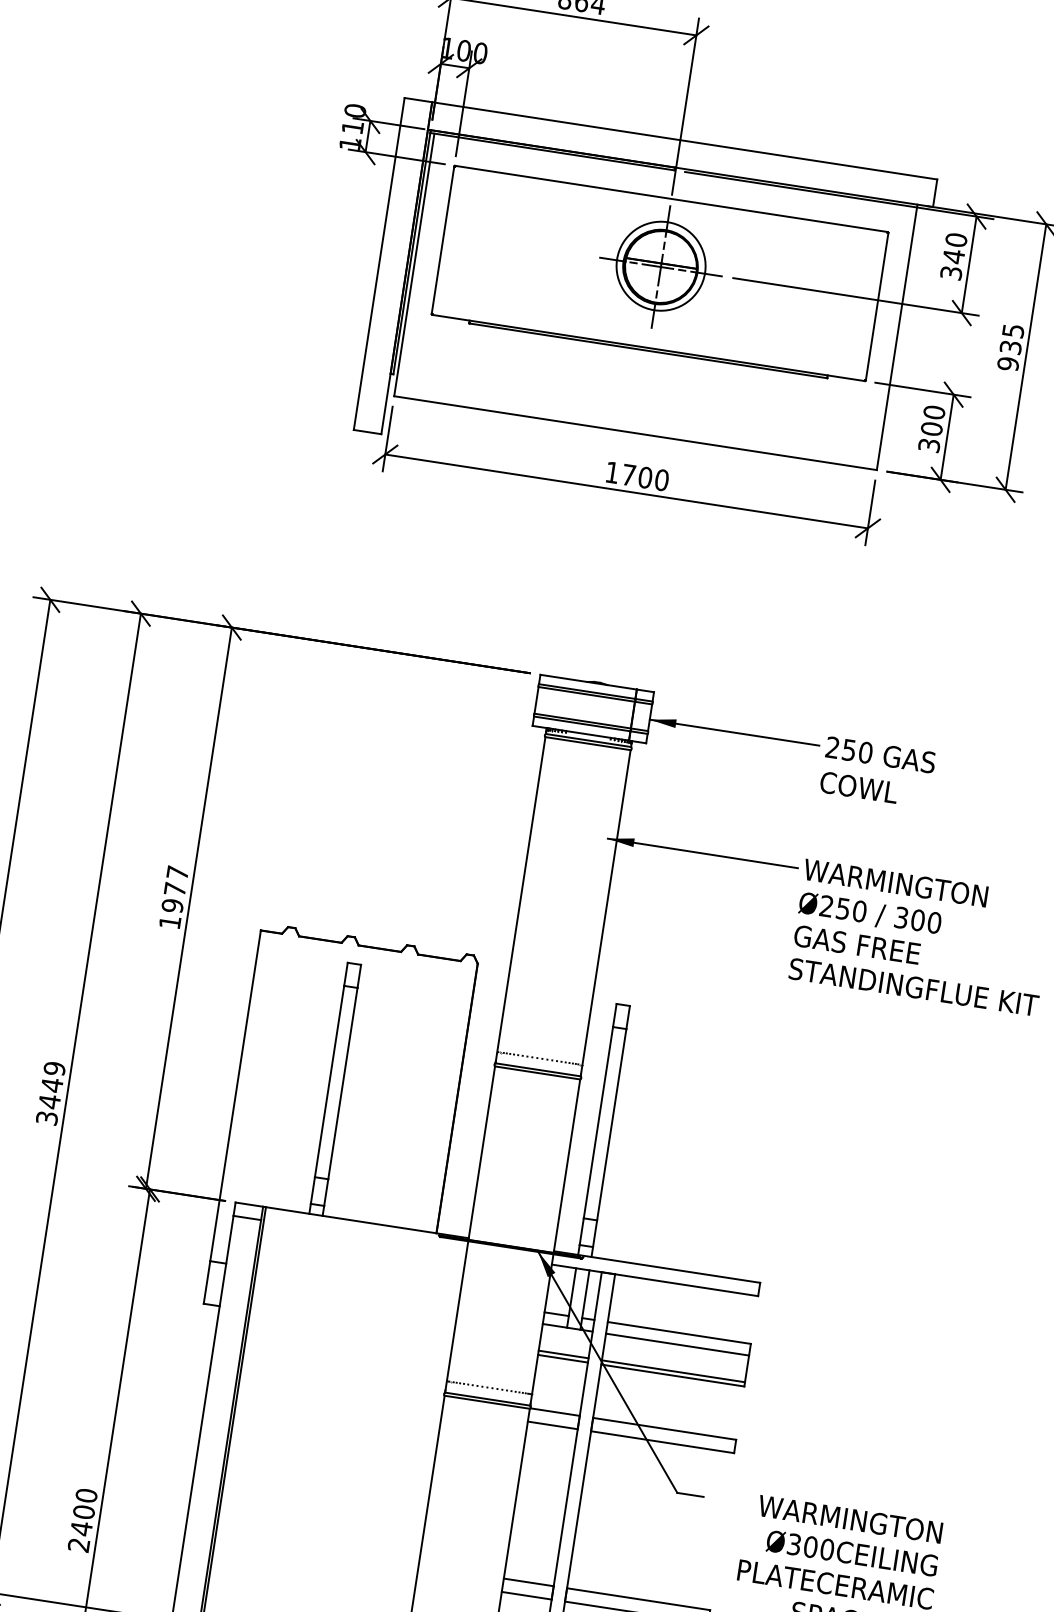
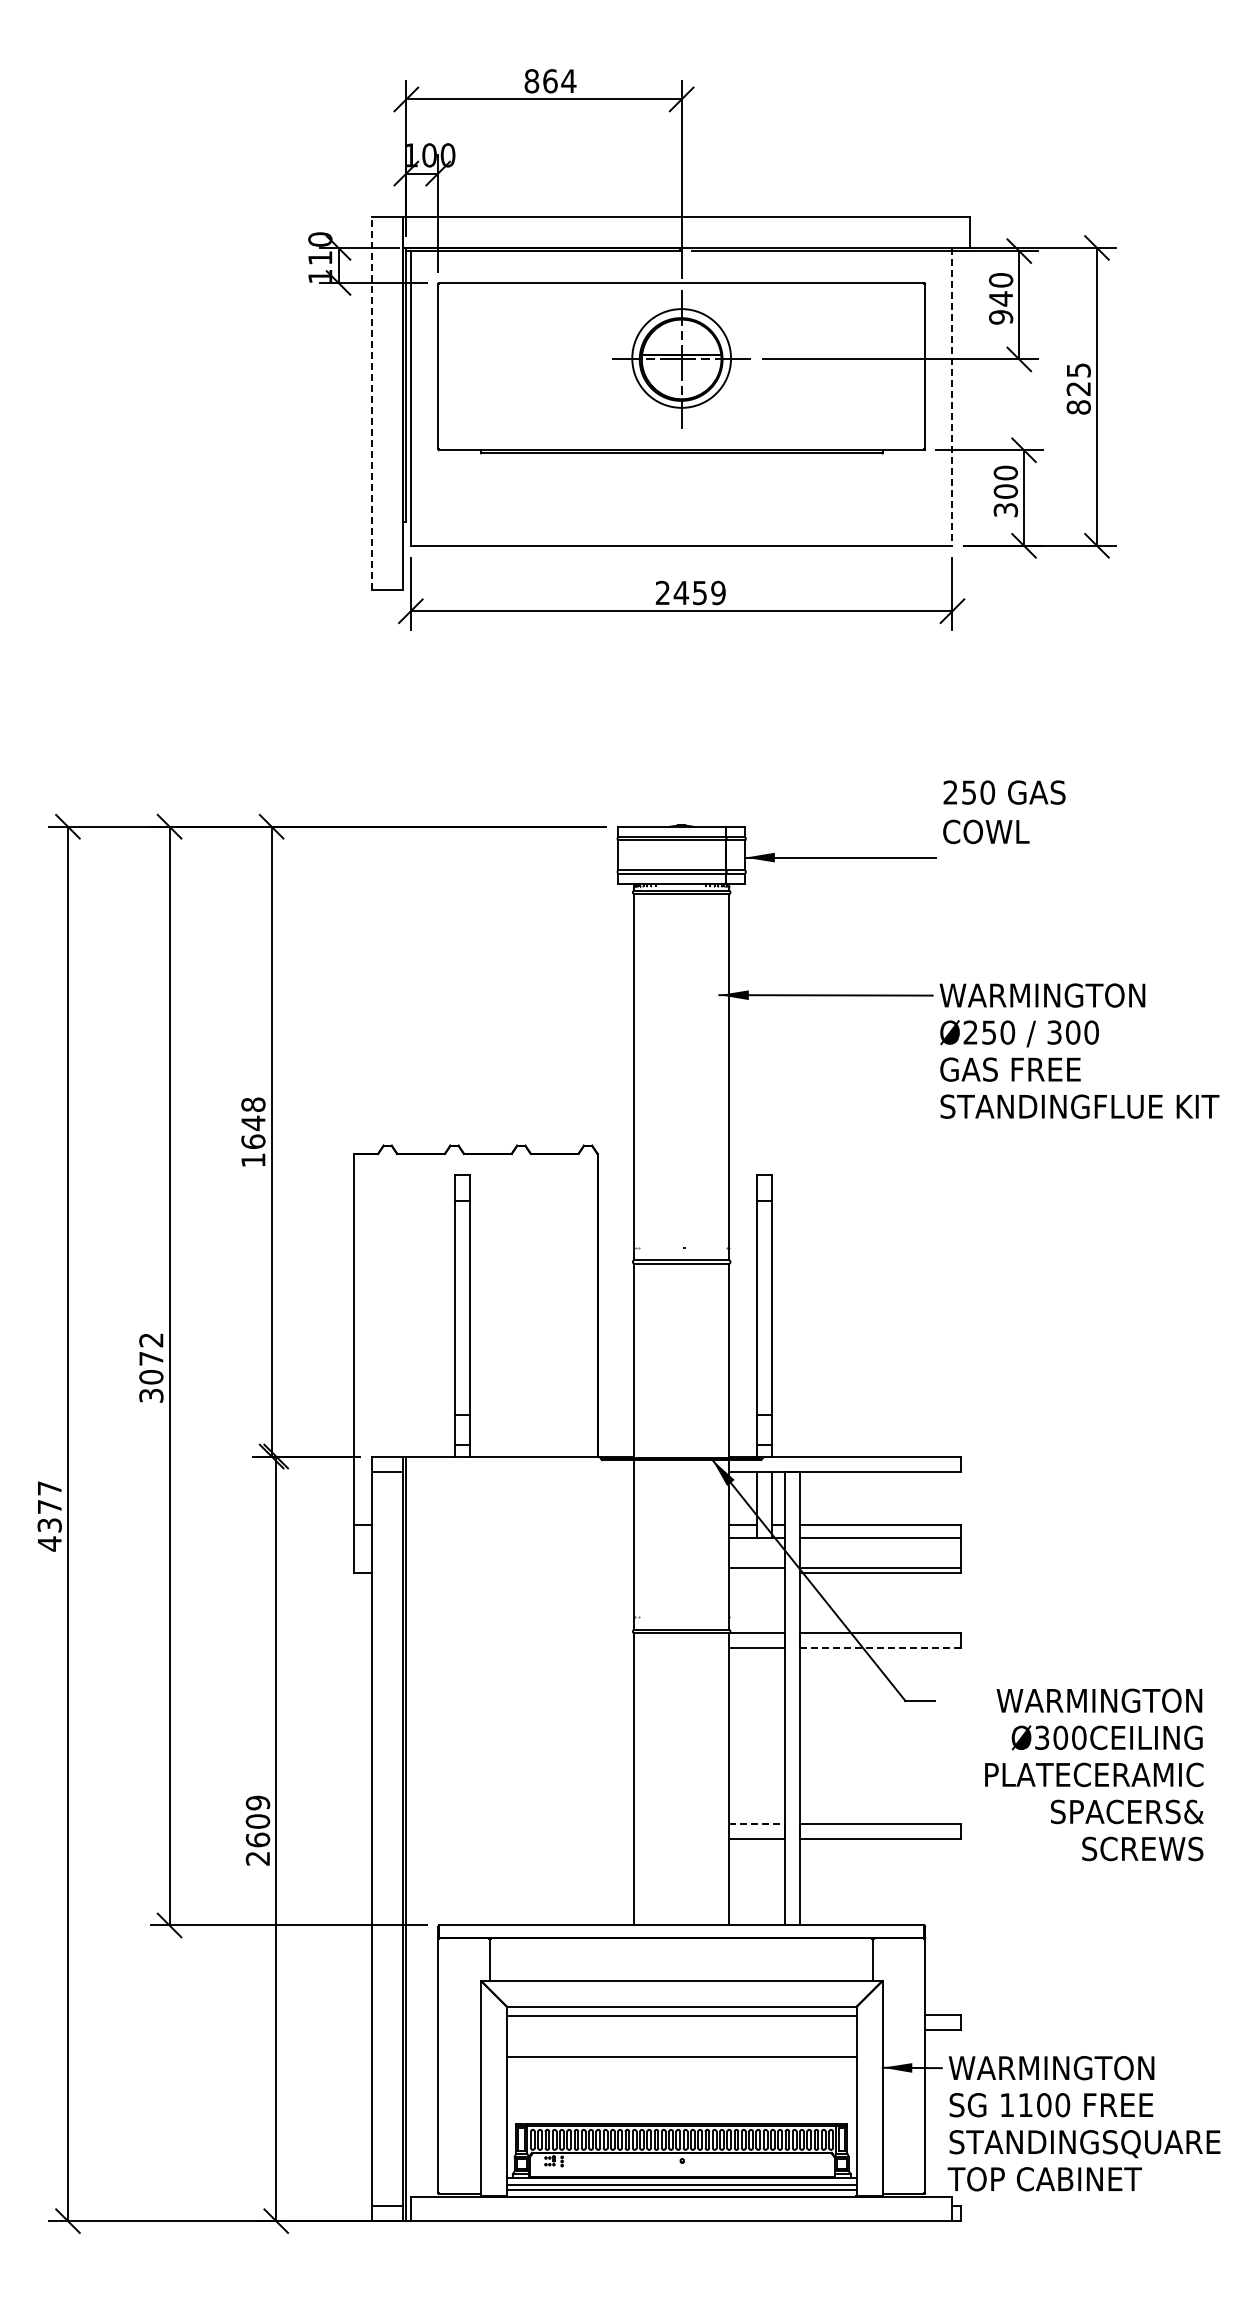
line: (379, 263) -> (372, 402), solid -> dashed
text: (951, 273) -> (1001, 317), 340 -> 940
line: (897, 337) -> (952, 396), solid -> dashed
text: (1009, 356) -> (1078, 398), 935 -> 825
text: (637, 475) -> (690, 592), 1700 -> 2459
text: (877, 772) -> (1004, 812), moved
text: (175, 889) -> (253, 1123), 1977 -> 1648
text: (52, 1085) -> (151, 1358), 3449 -> 3072
line: (563, 1358) -> (757, 1572), removed
line: (663, 1442) -> (881, 1647), solid -> dashed
text: (83, 1512) -> (257, 1821), 2400 -> 2609
line: (528, 1582) -> (757, 1823), solid -> dashed

